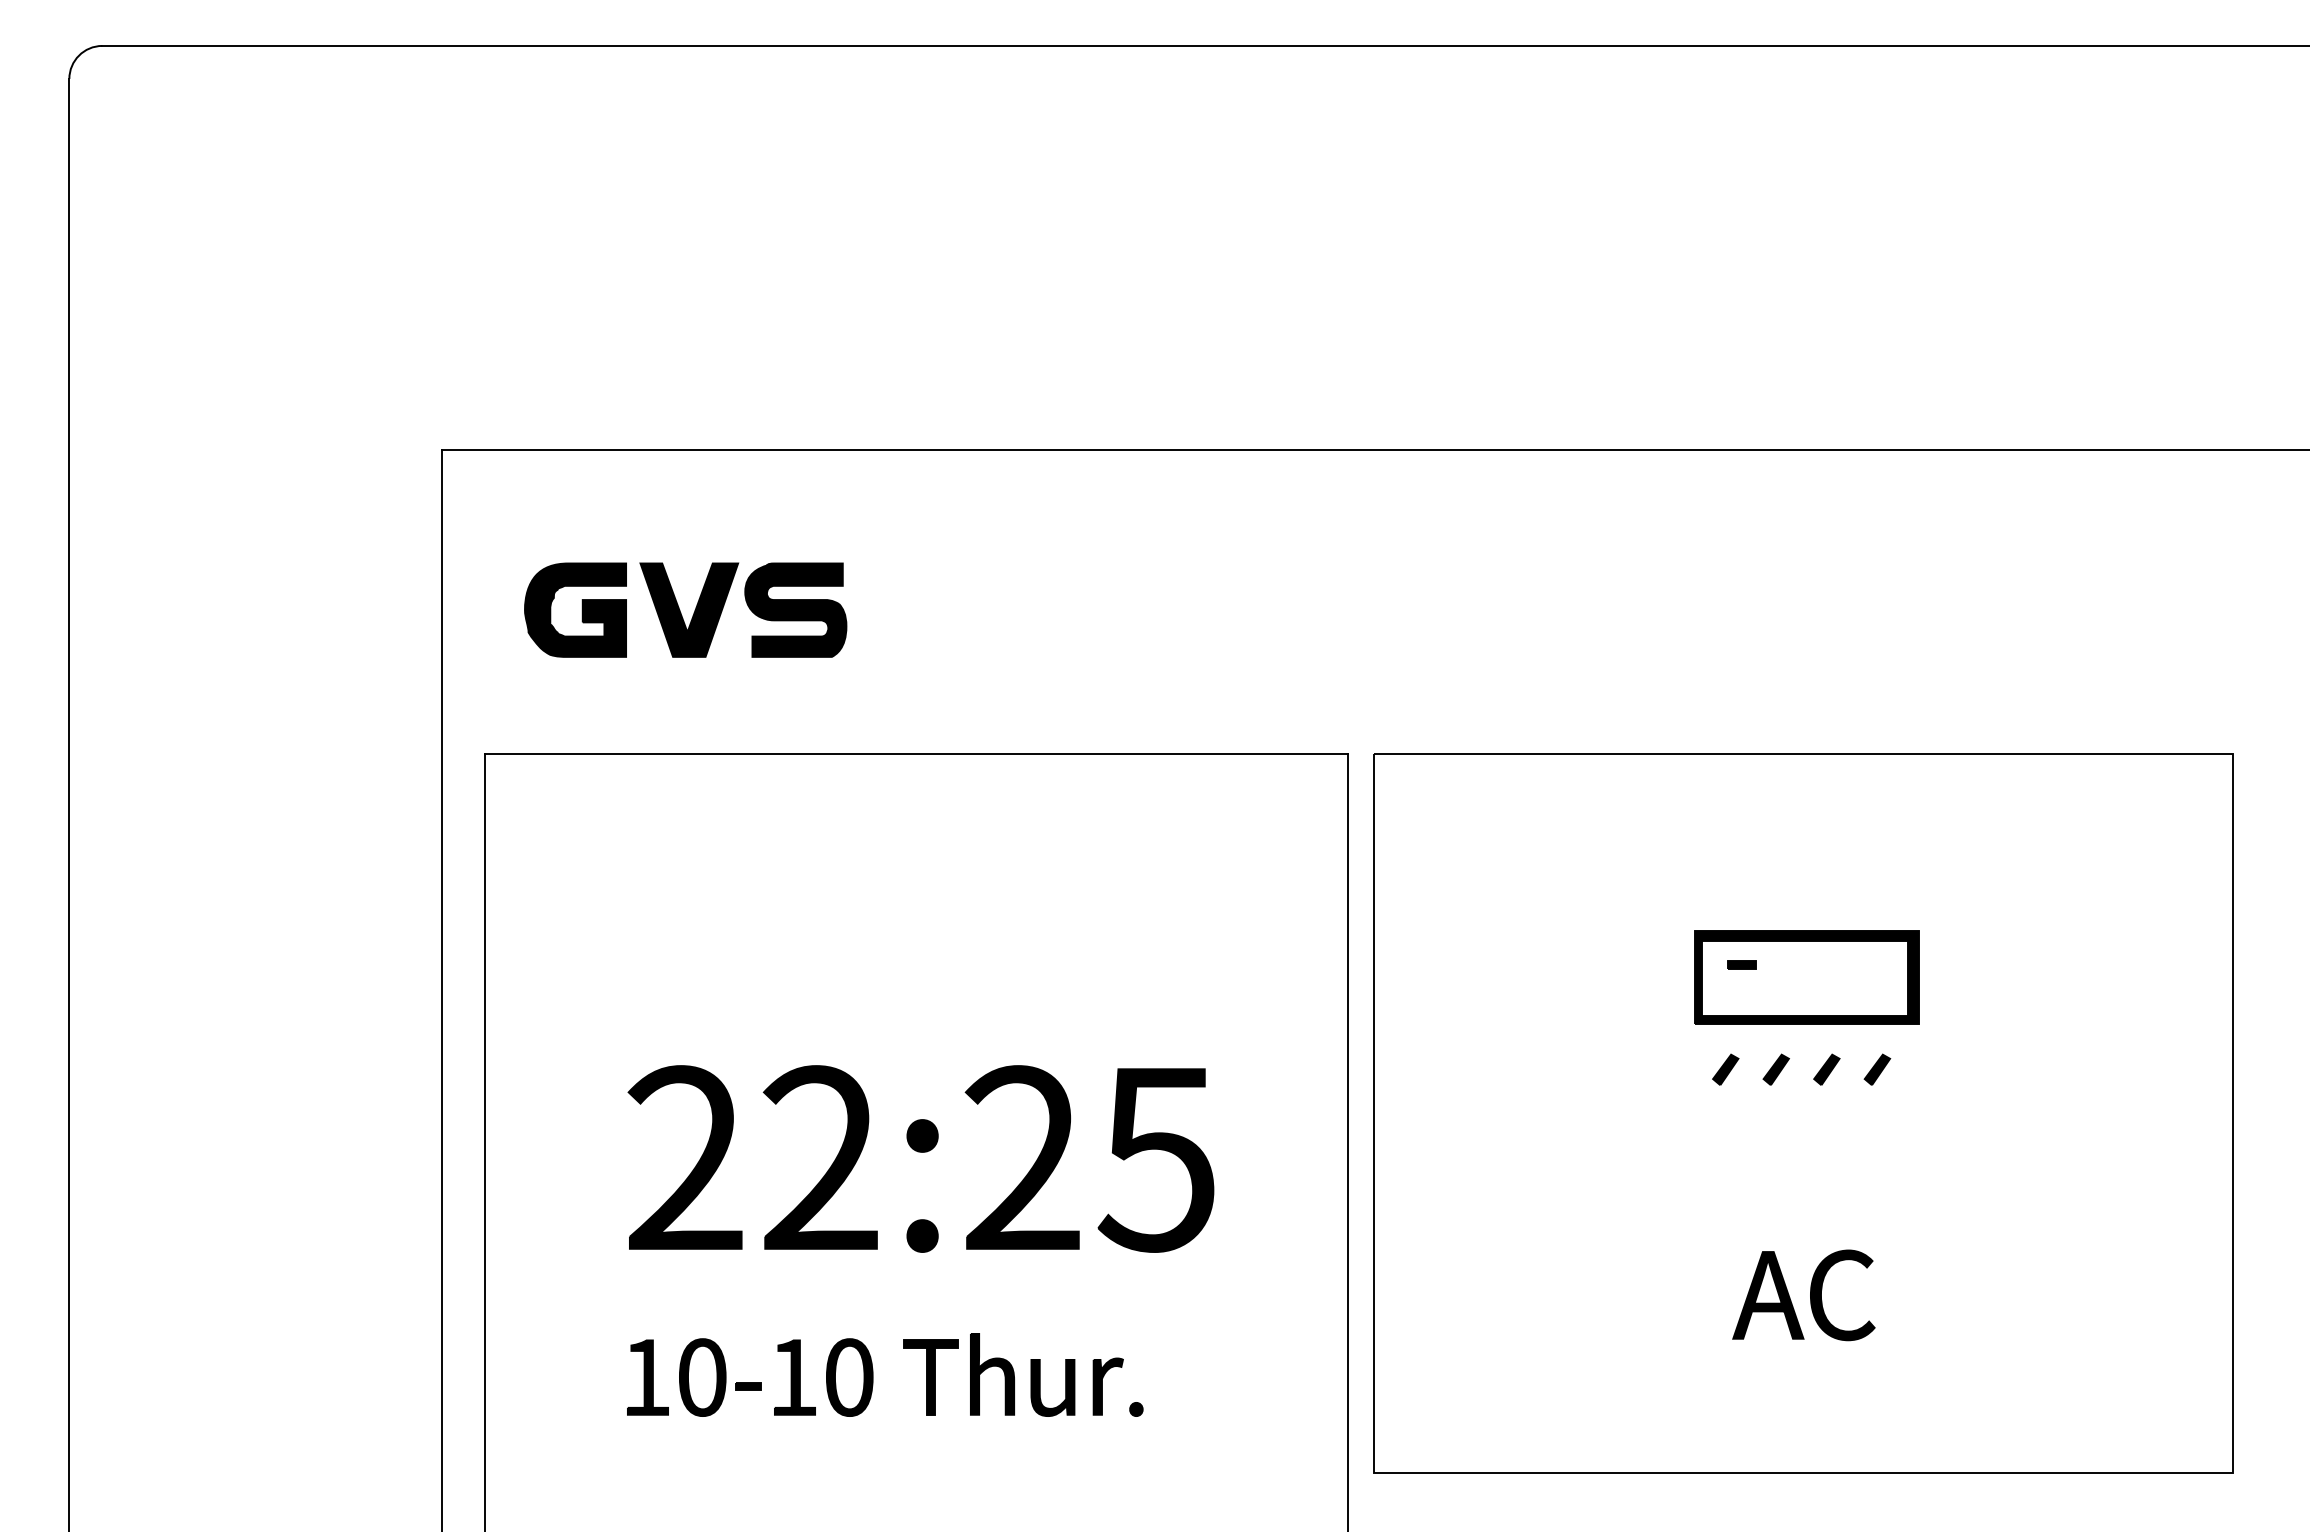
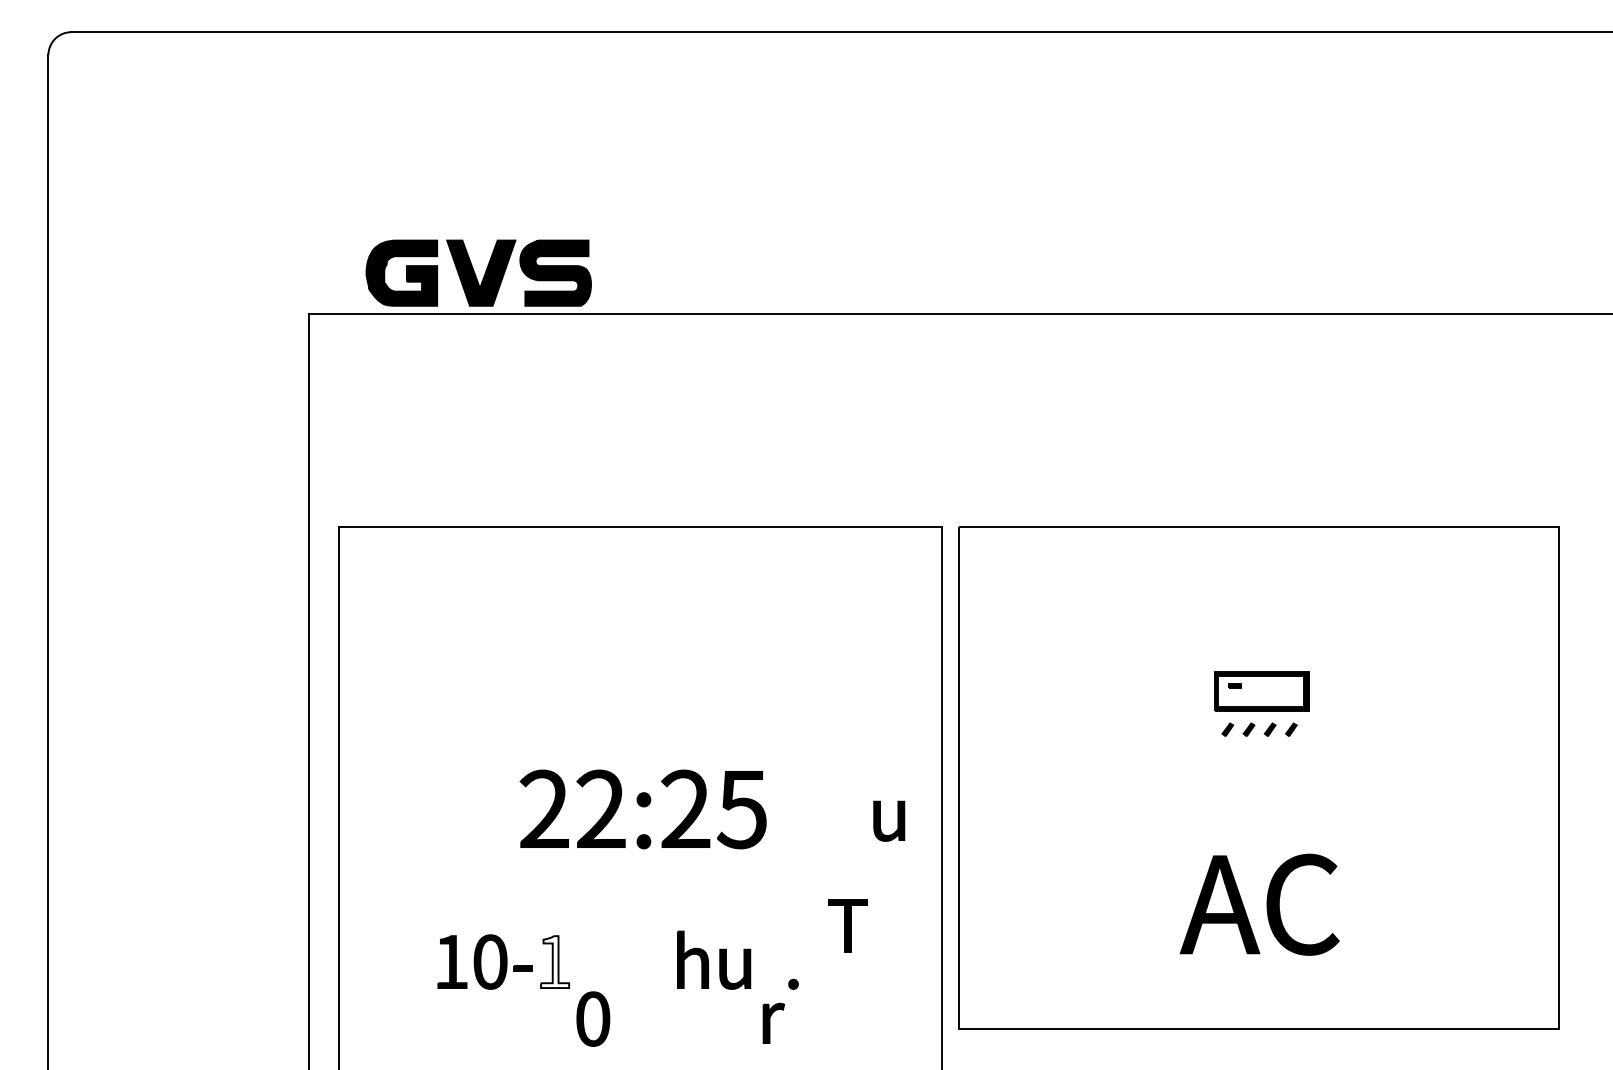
part: (685, 609) -> (478, 272), moved
part: (1806, 1007) -> (1261, 703), size x0.6
part: (921, 1159) -> (643, 809), size x0.6
part: (1285, 1174) -> (897, 820), added
part: (1803, 1295) -> (1259, 904), size x1.6
part: (849, 1376) -> (593, 1018), moved
part: (930, 1376) -> (847, 925), moved
fill: (795, 1378) -> (555, 962), removed
part: (1107, 1385) -> (773, 1022), moved

